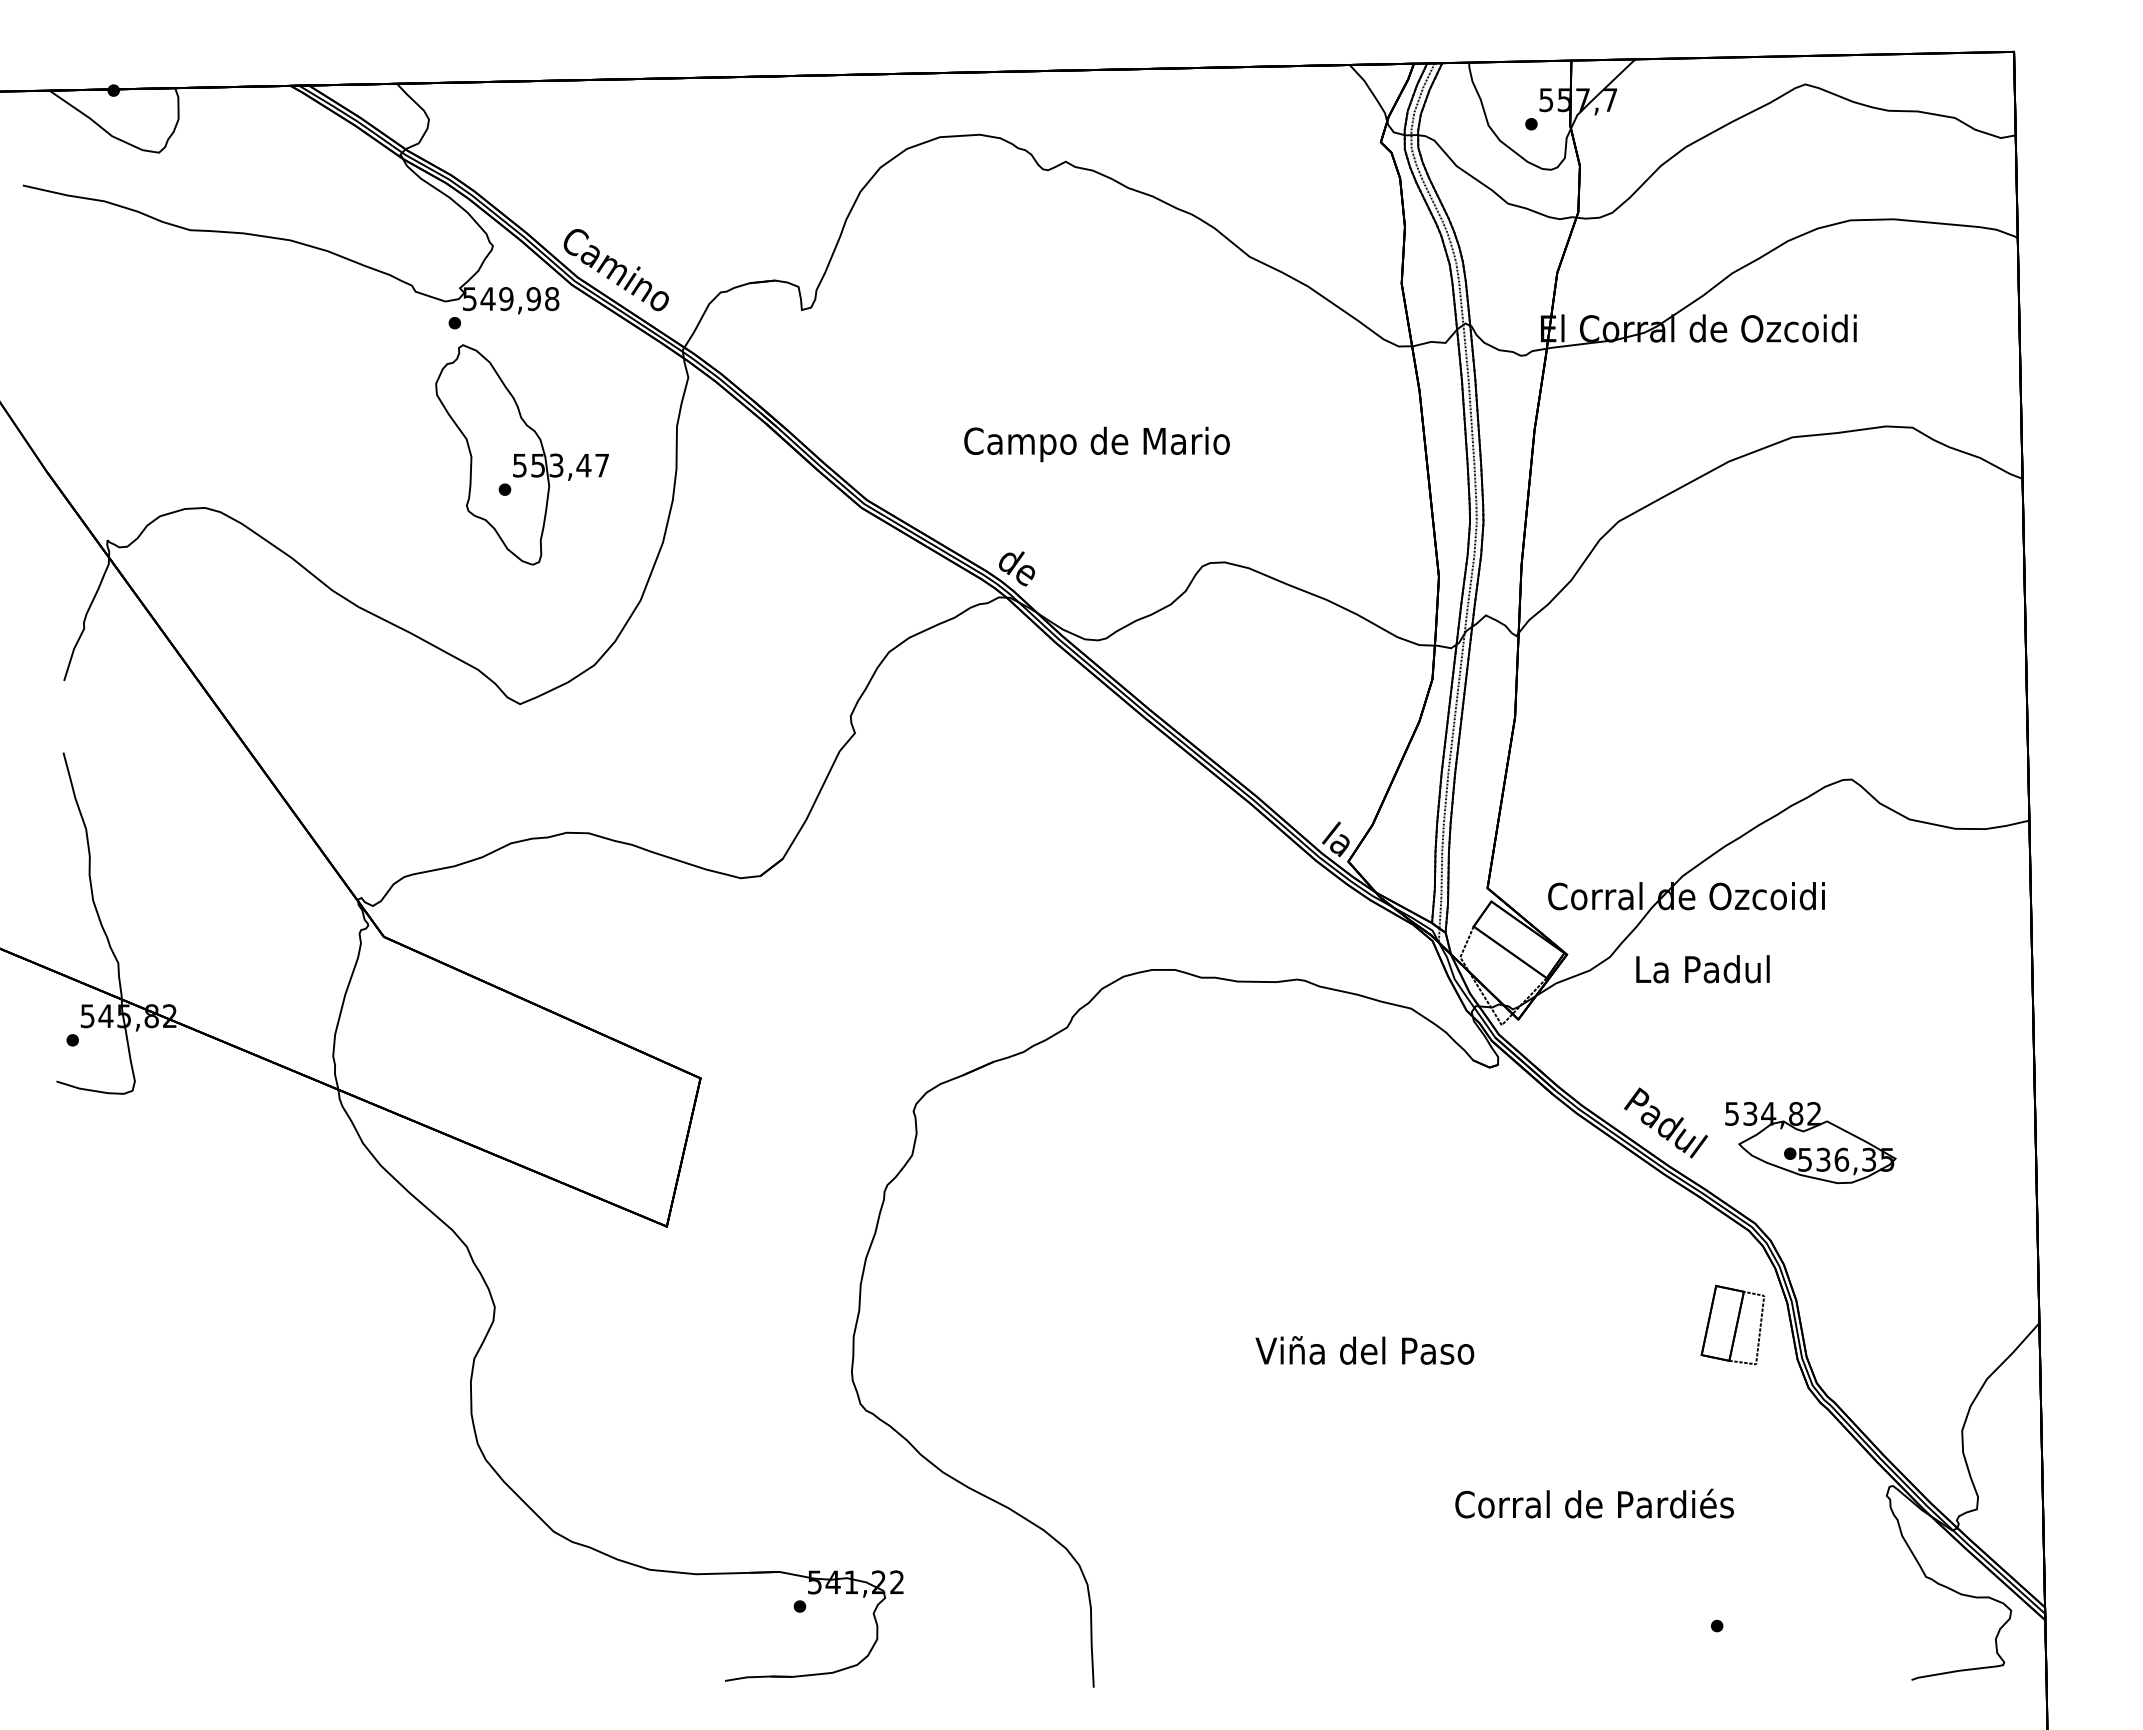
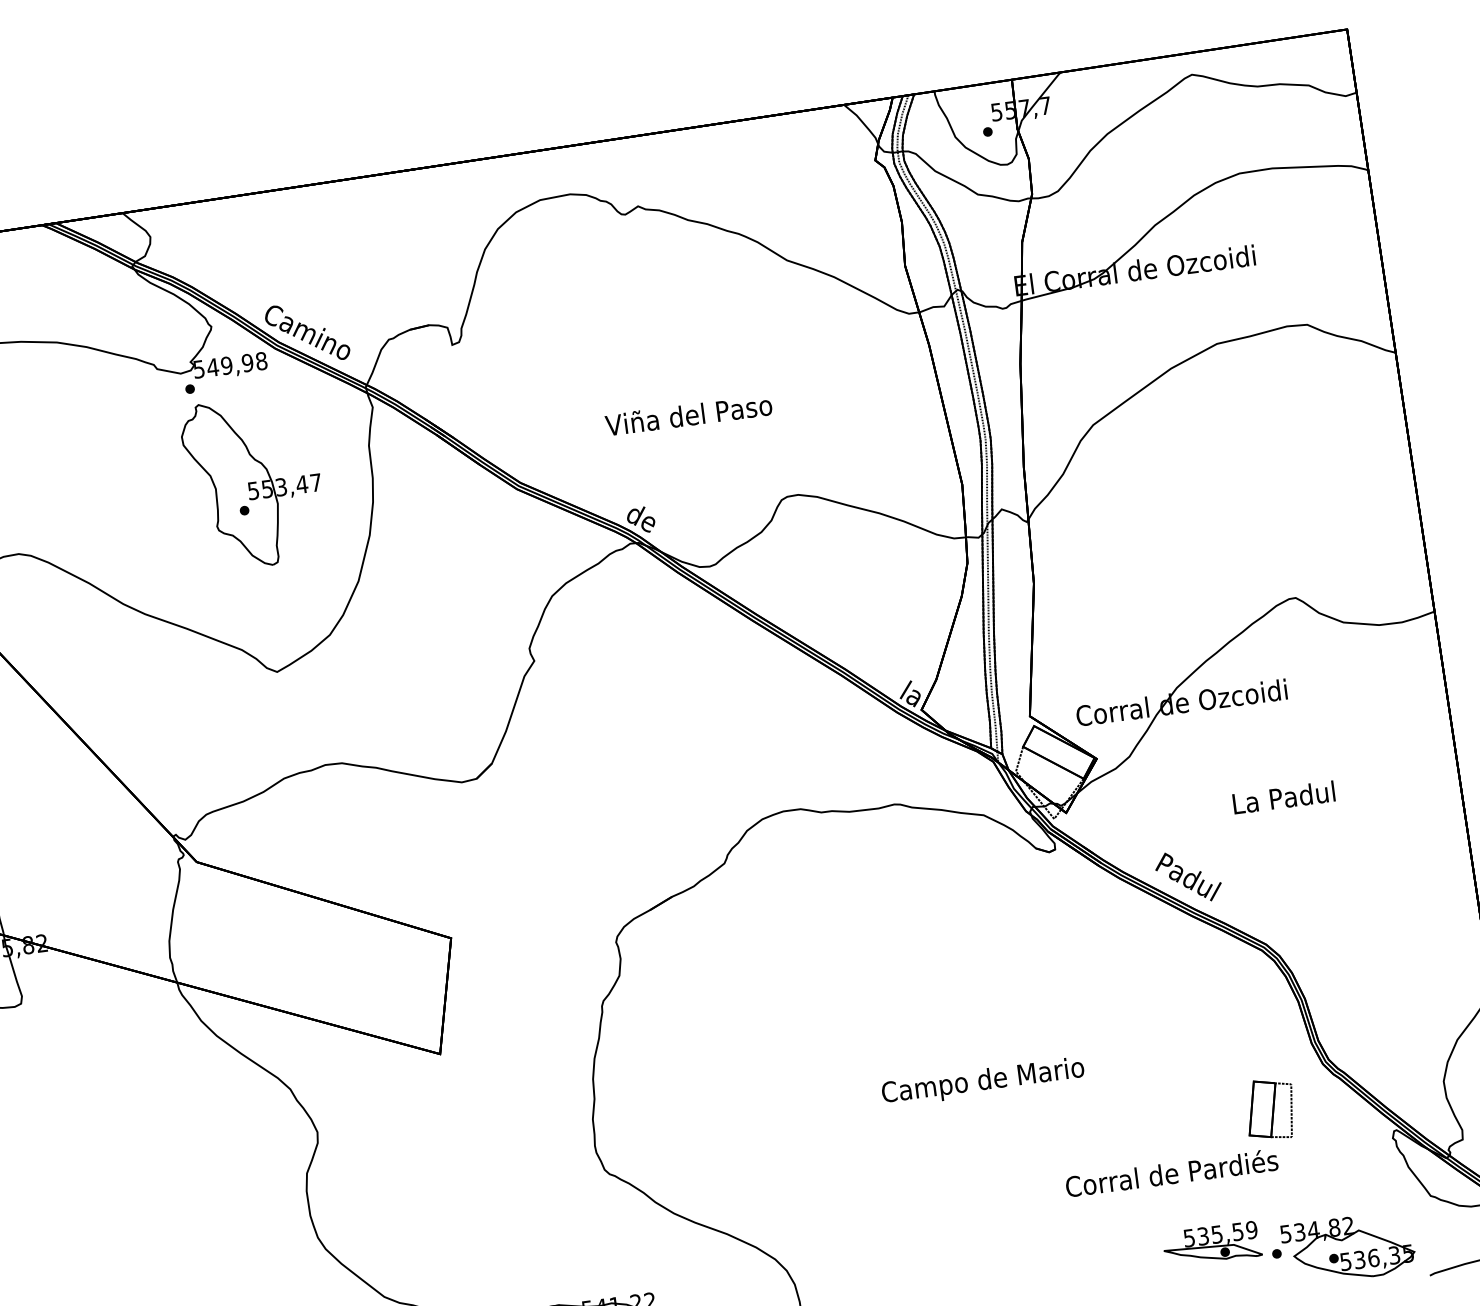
text: (1096, 444) -> (689, 418), Campo de Mario -> Viña del Paso
text: (1702, 969) -> (1283, 797), moved
part: (1810, 1142) -> (1348, 1248), moved
part: (1732, 1325) -> (1270, 1109), moved
text: (1365, 1353) -> (983, 1081), Viña del Paso -> Campo de Mario
part: (1634, 1602) -> (1211, 1244), added

